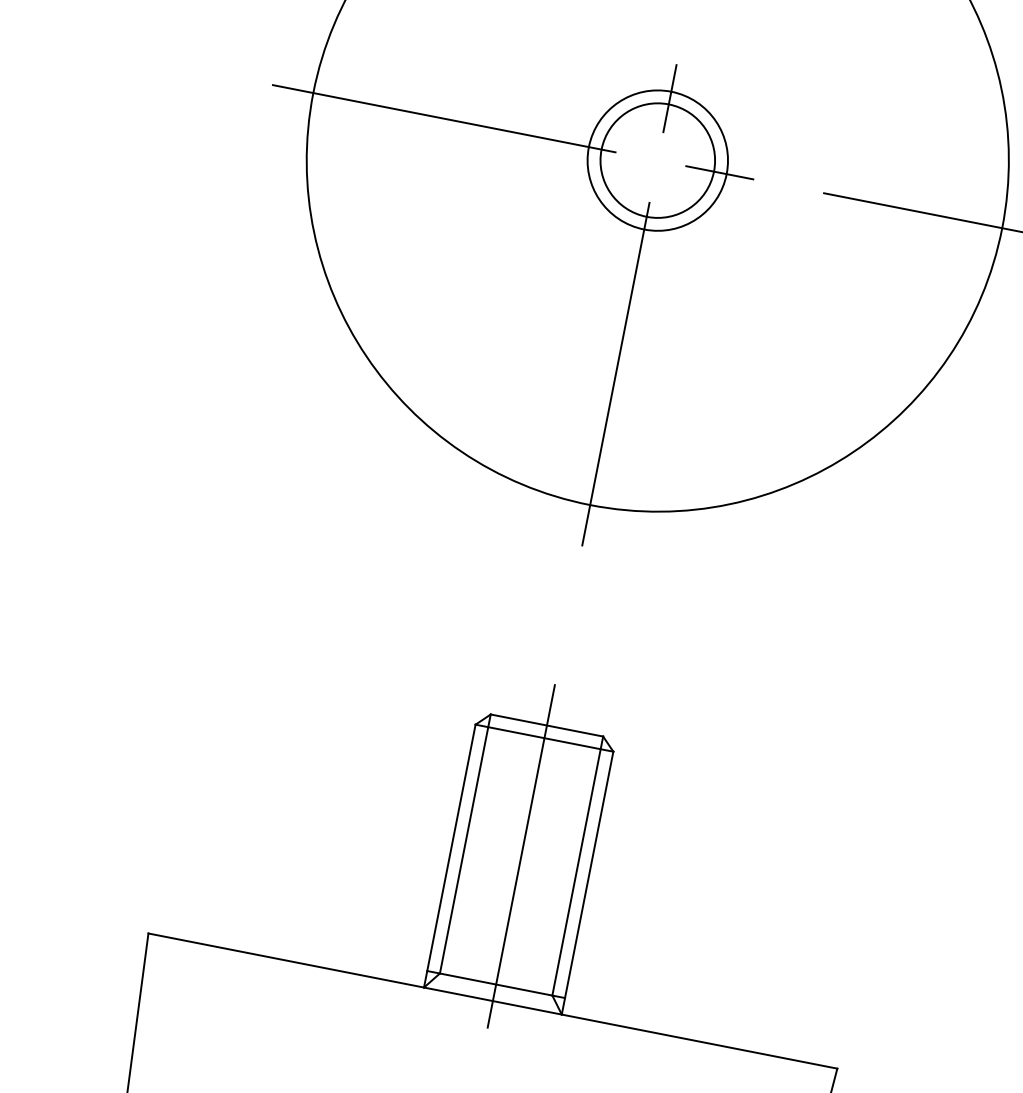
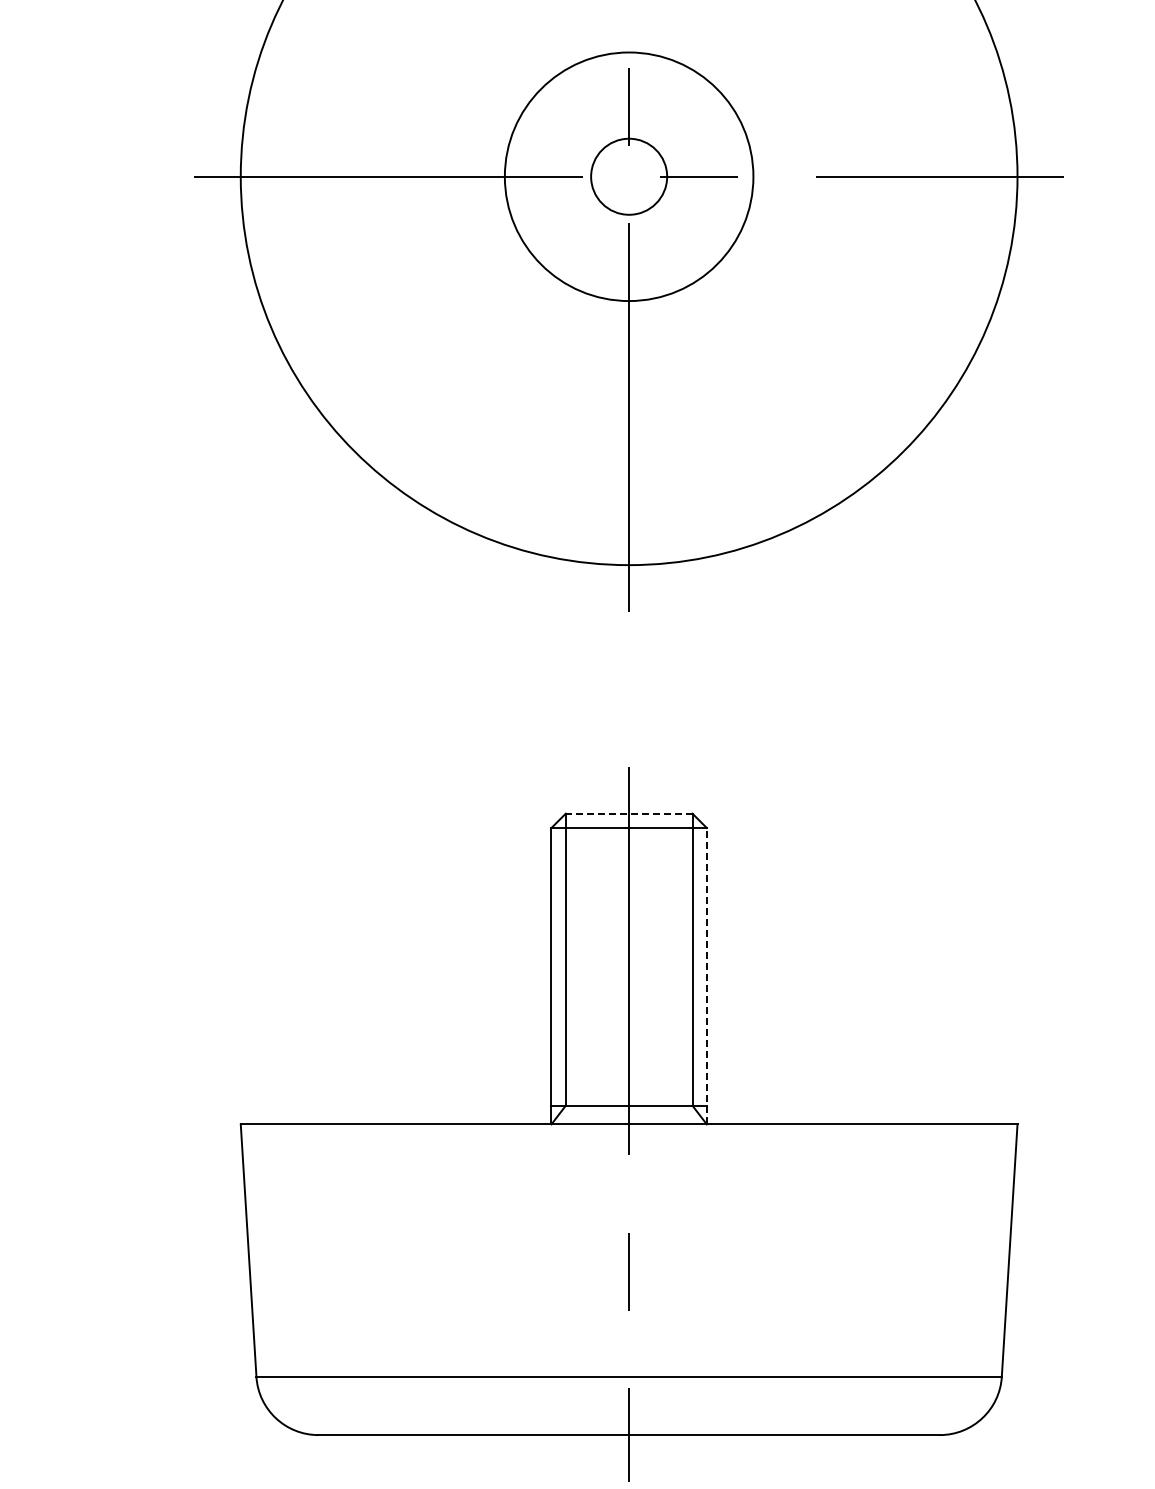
circle: (657, 160) -> (628, 176), size x0.6
circle: (657, 160) -> (628, 176), size x1.6
line: (546, 725) -> (628, 813), solid -> dashed
line: (587, 882) -> (706, 975), solid -> dashed

